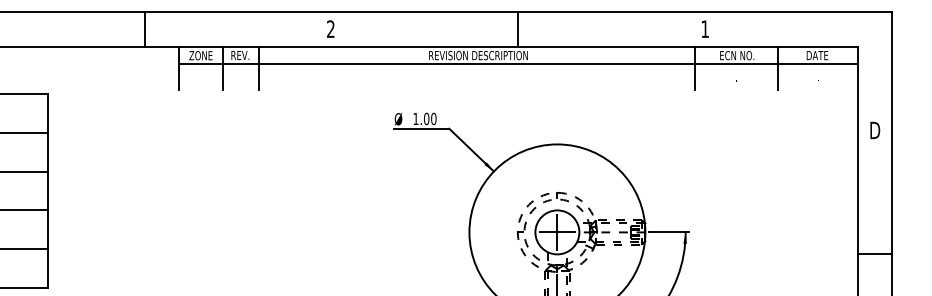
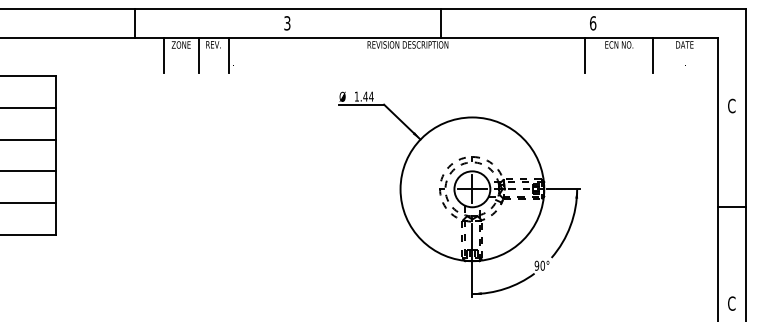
text: (331, 29) -> (287, 23), 2 -> 3
text: (705, 29) -> (593, 23), 1 -> 6
line: (518, 64) -> (440, 52), removed
text: (430, 118) -> (368, 96), 1.00 -> 1.44
text: (874, 129) -> (731, 105), D -> C

